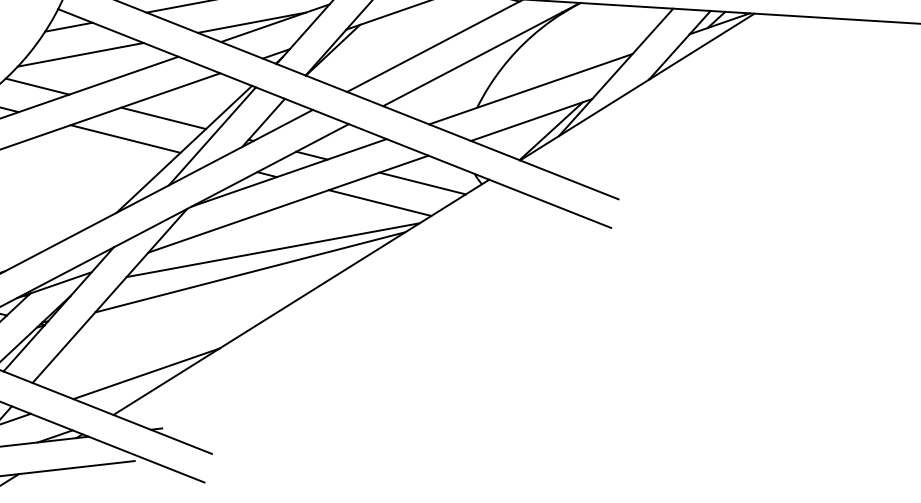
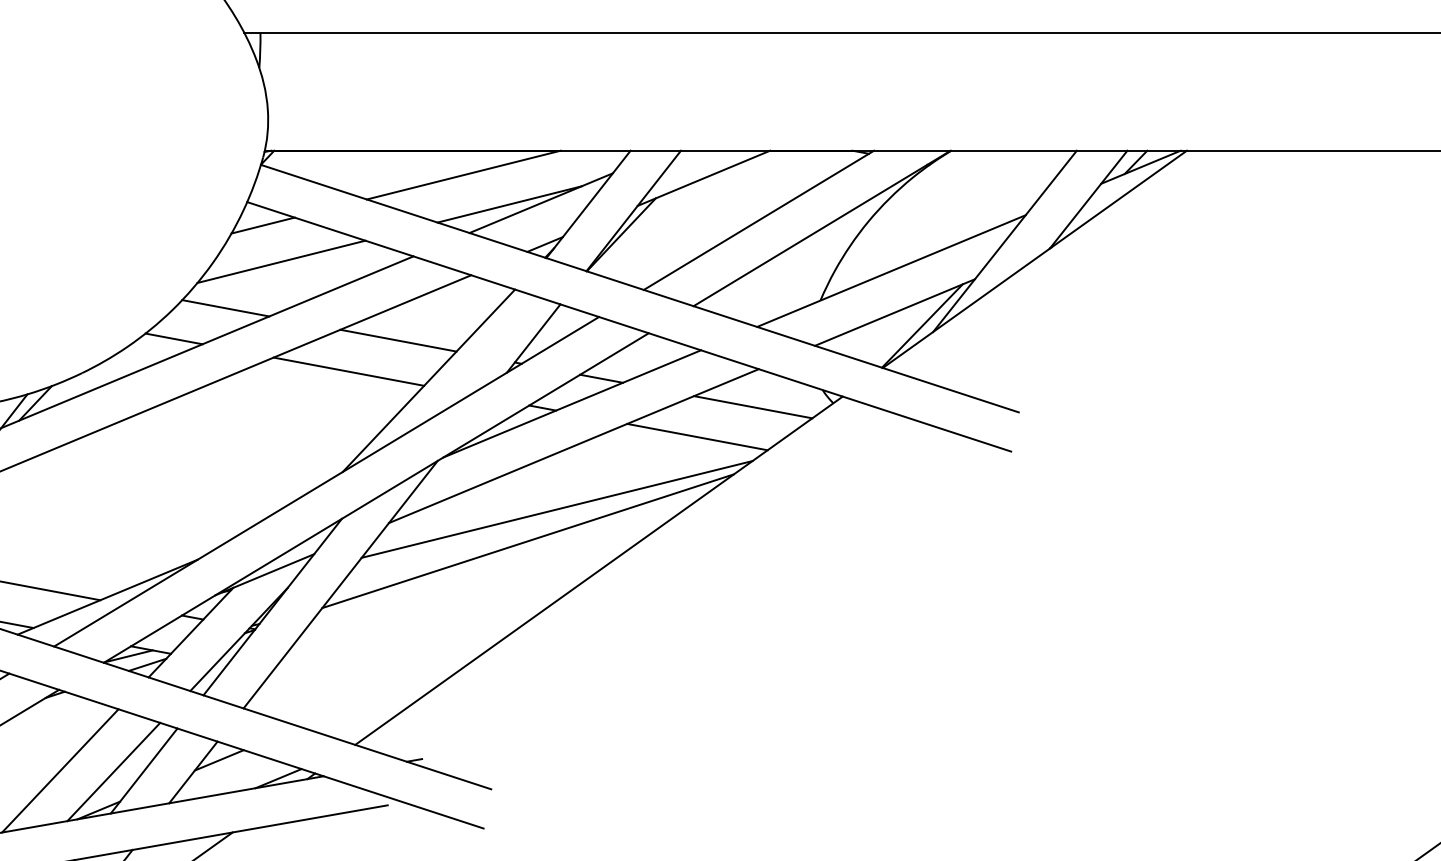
line: (212, 136) -> (465, 360), removed
line: (145, 373) -> (395, 686), removed

